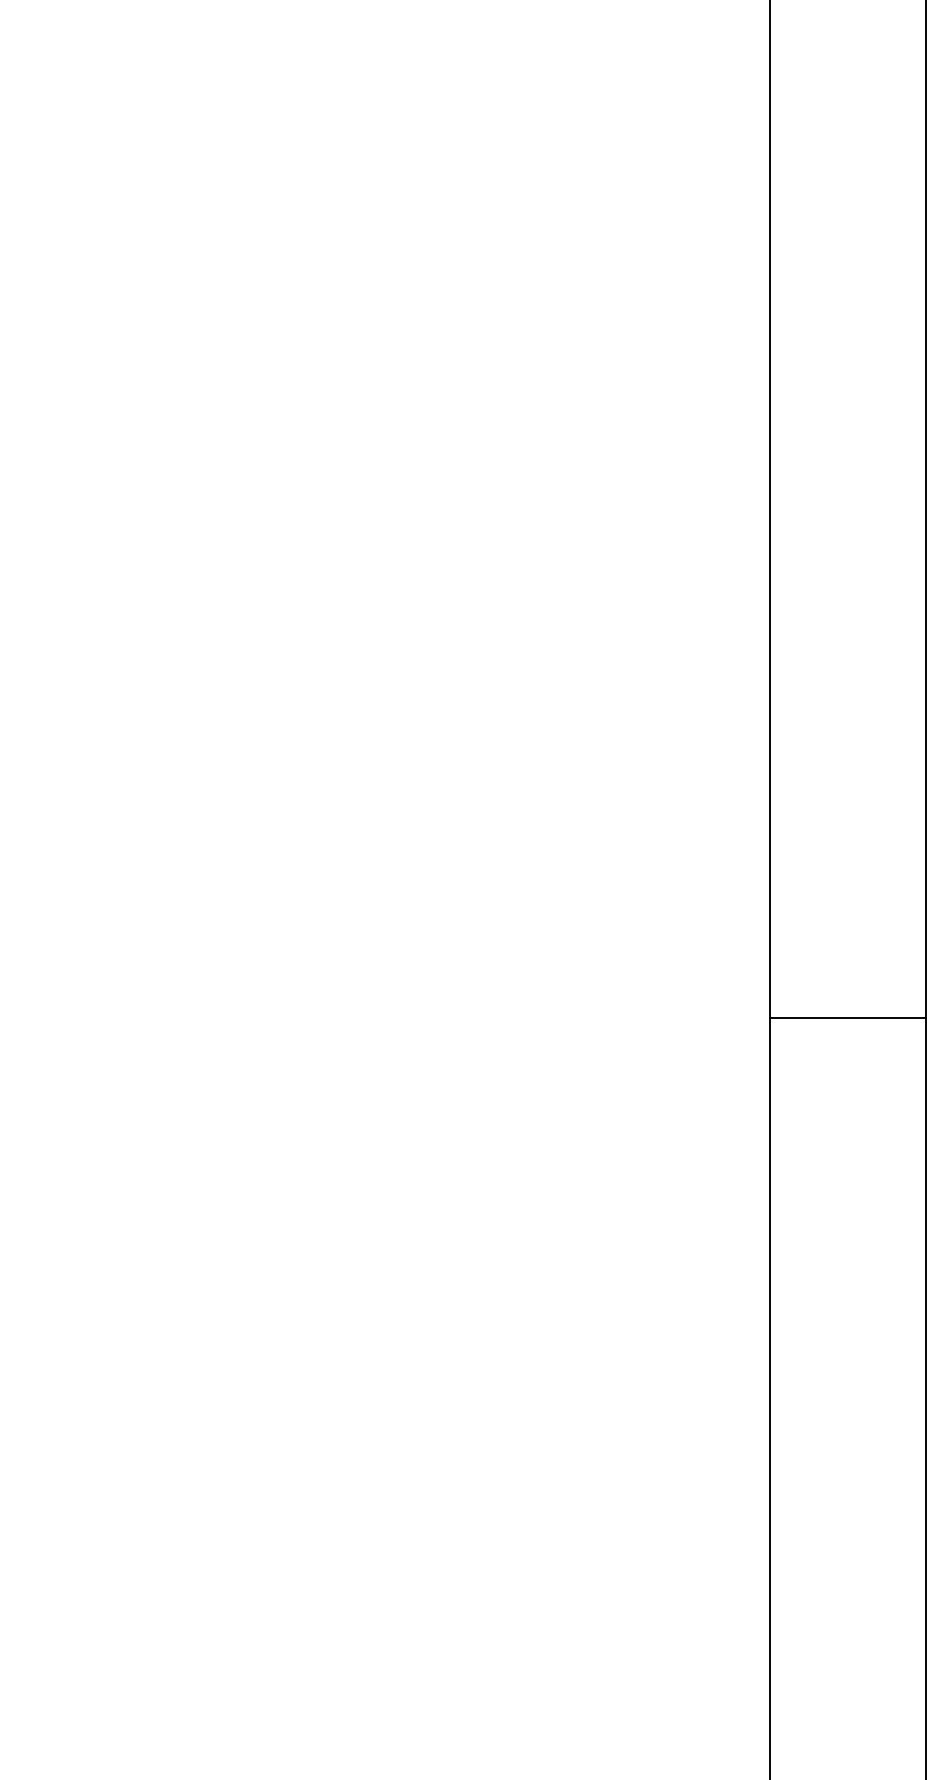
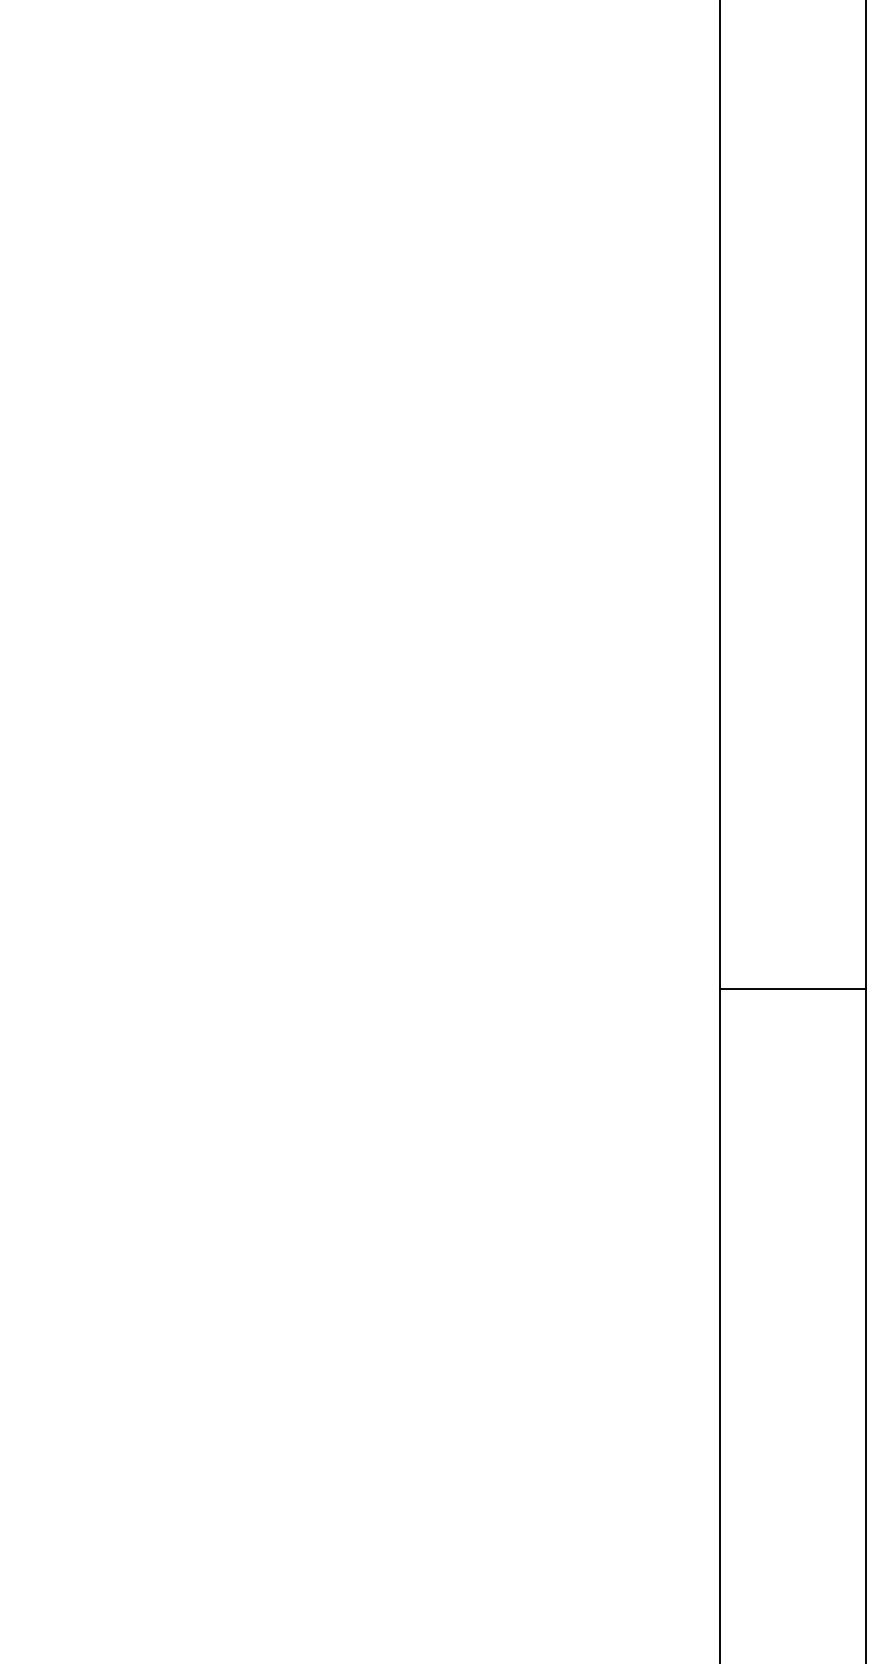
line: (847, 1018) -> (792, 989), moved

